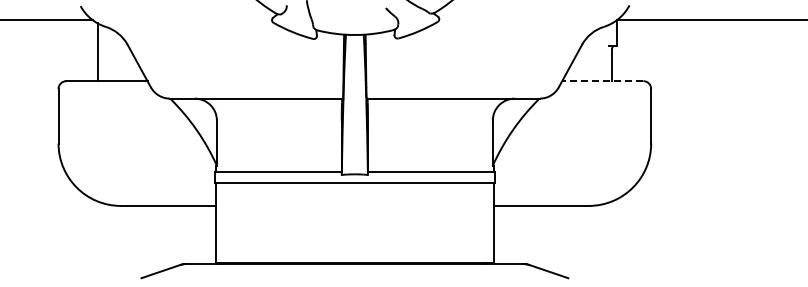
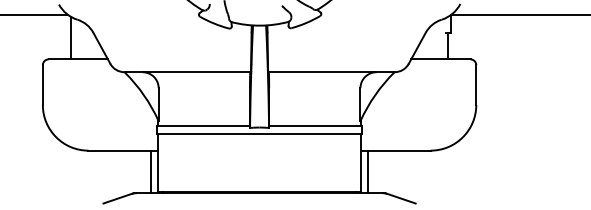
line: (602, 81) -> (440, 59), dashed -> solid
line: (206, 234) -> (151, 171), added
line: (503, 234) -> (368, 171), added

